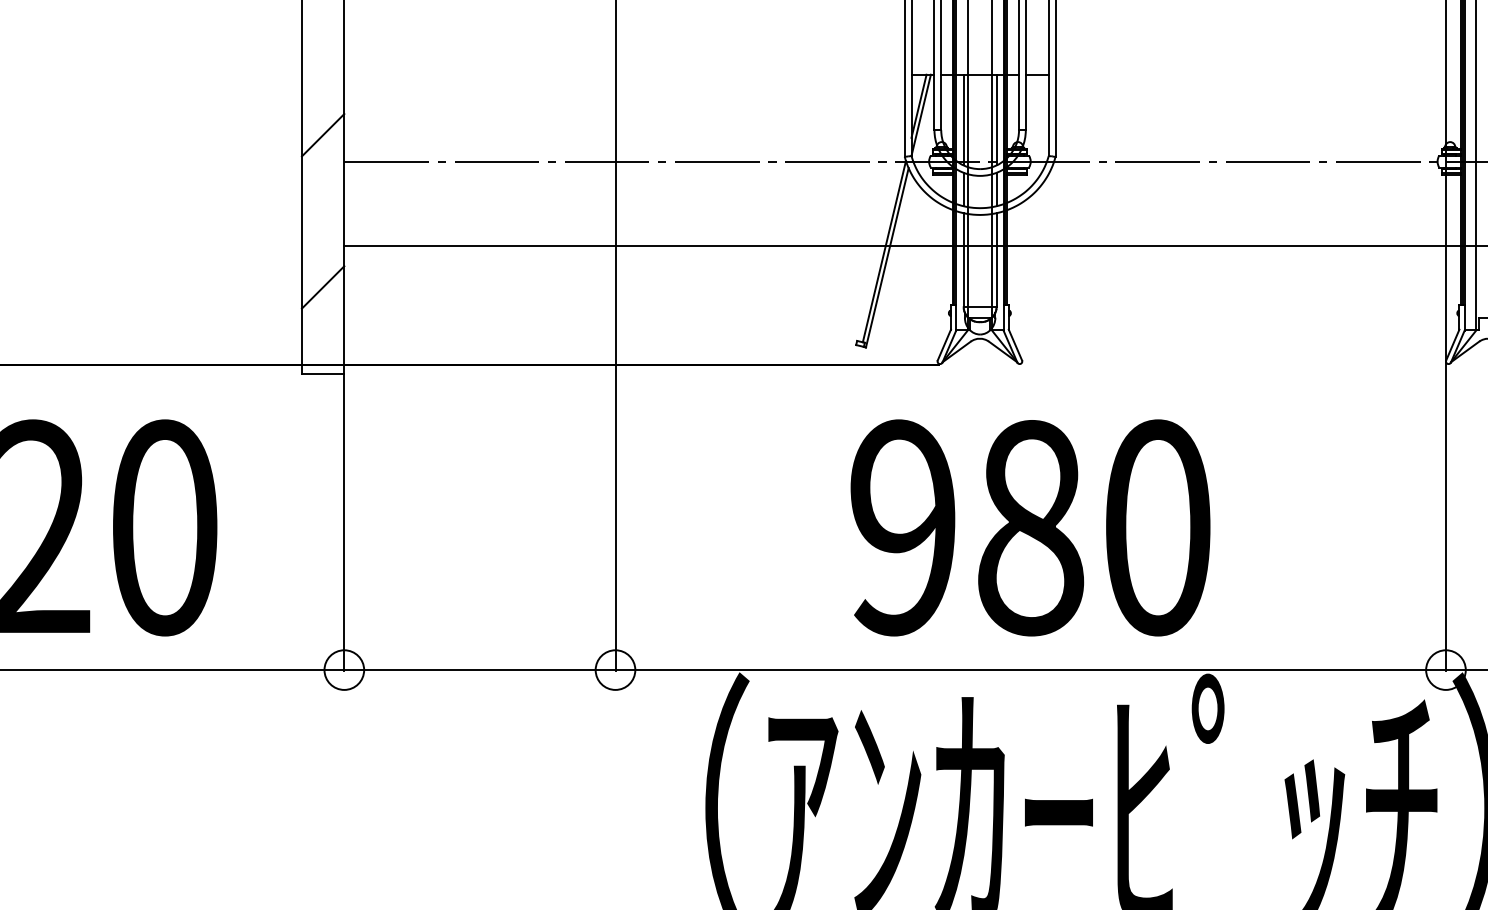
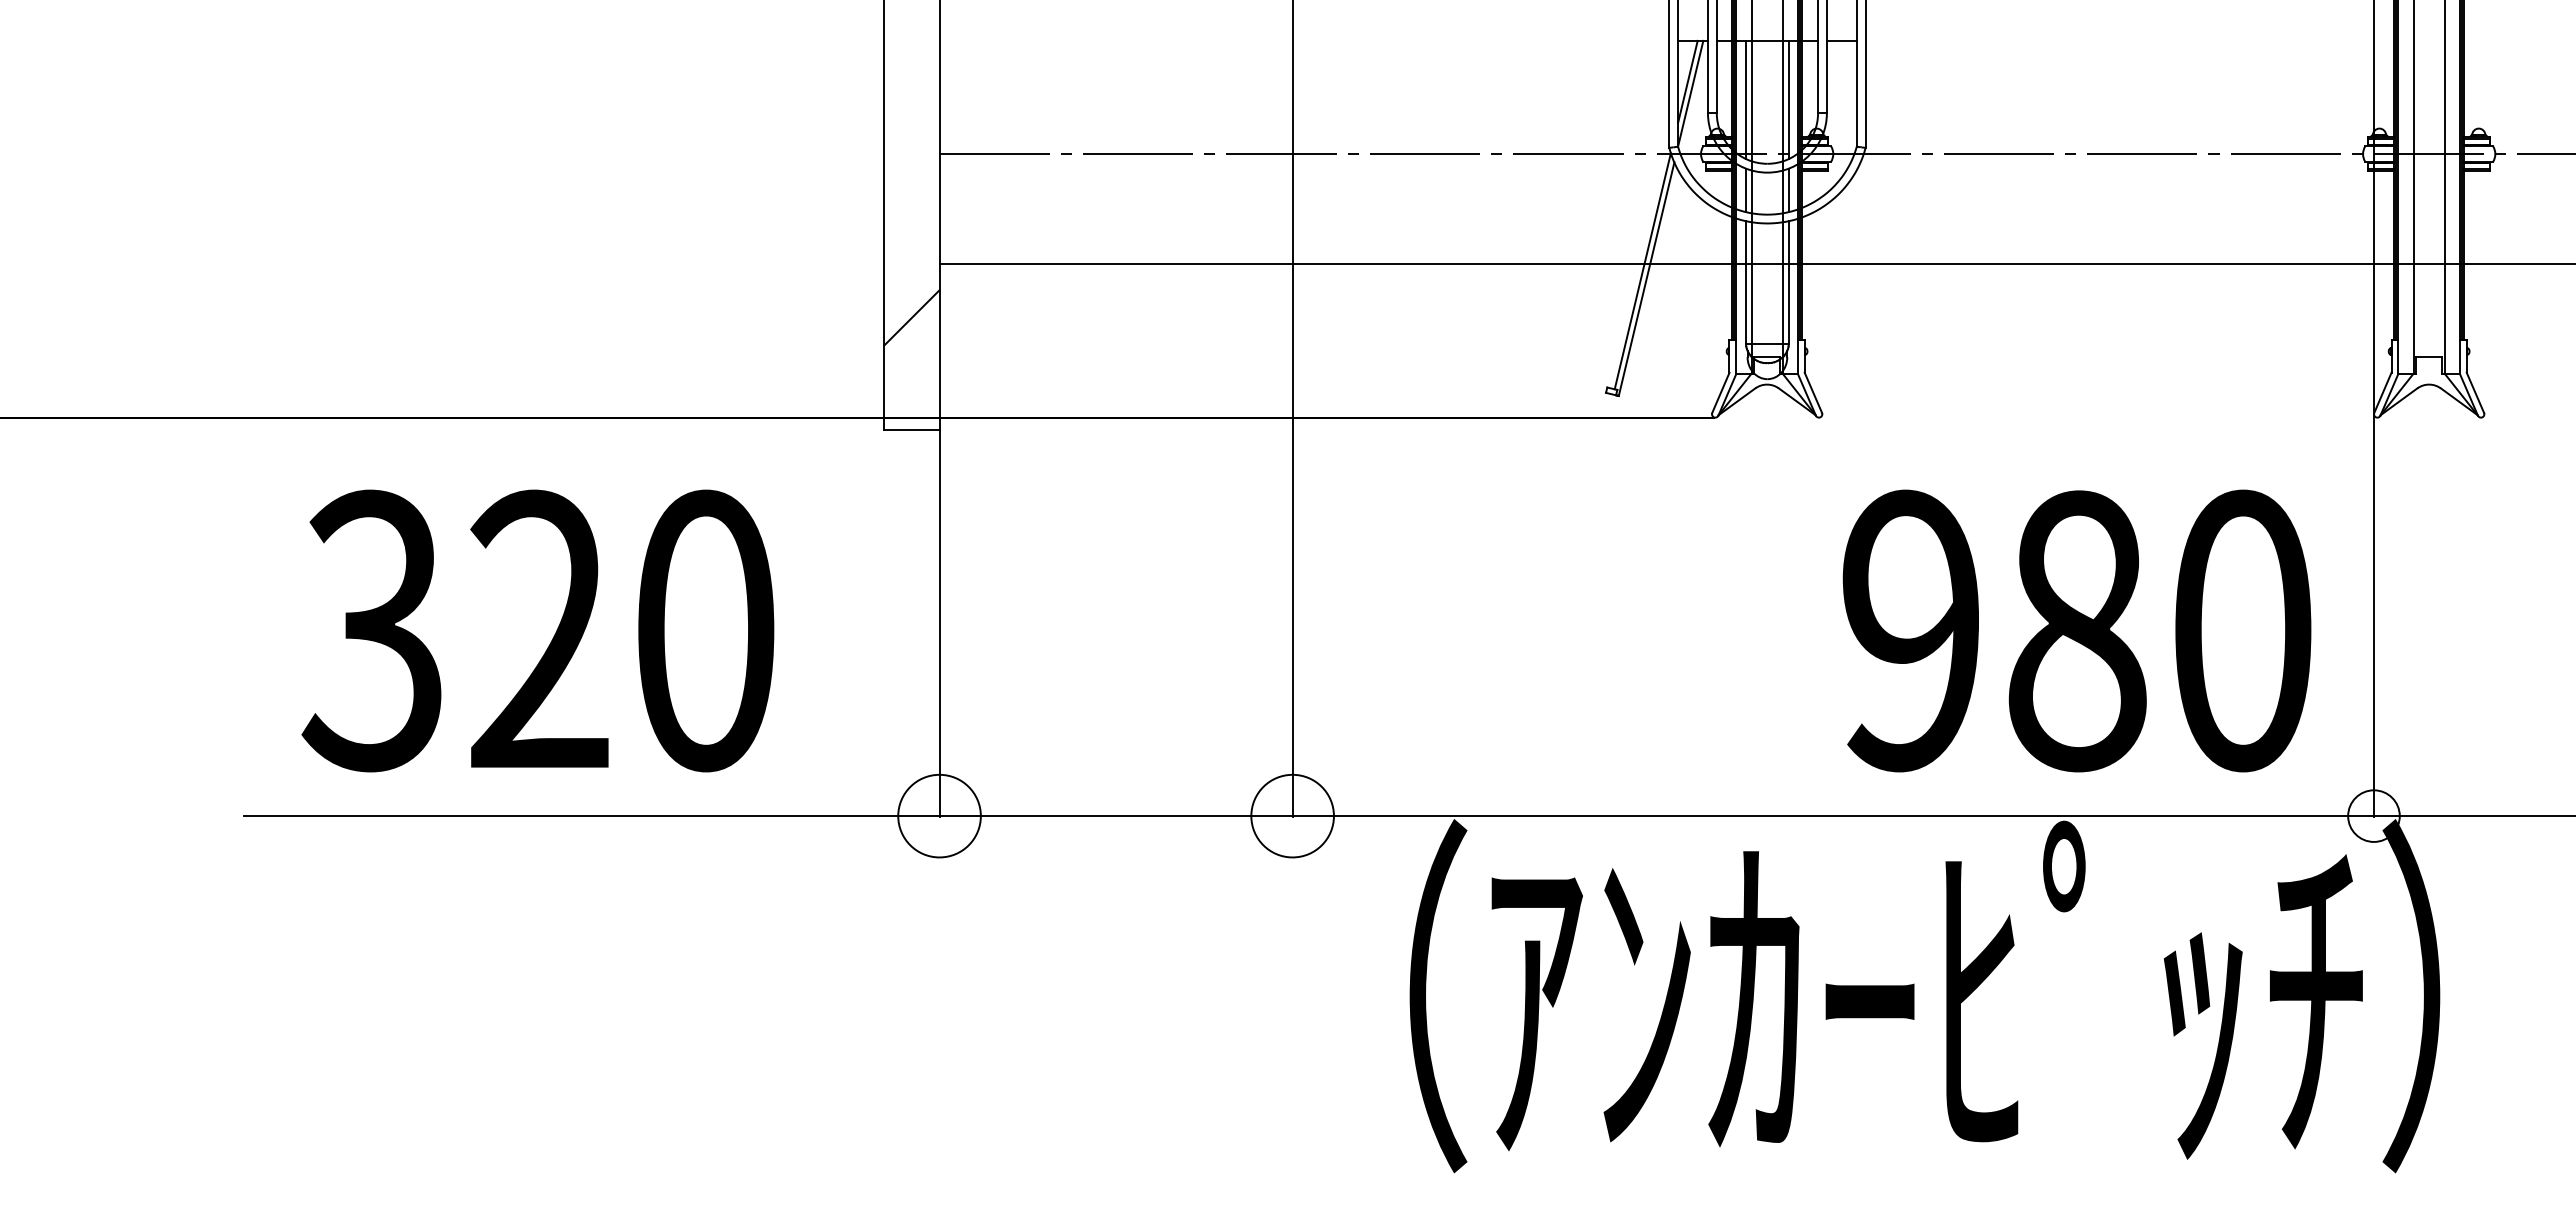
line: (322, 135) -> (911, 119), removed
text: (1030, 527) -> (2076, 630), moved
circle: (344, 669) -> (939, 815), size x1.6
circle: (615, 669) -> (1292, 815), size x1.6

